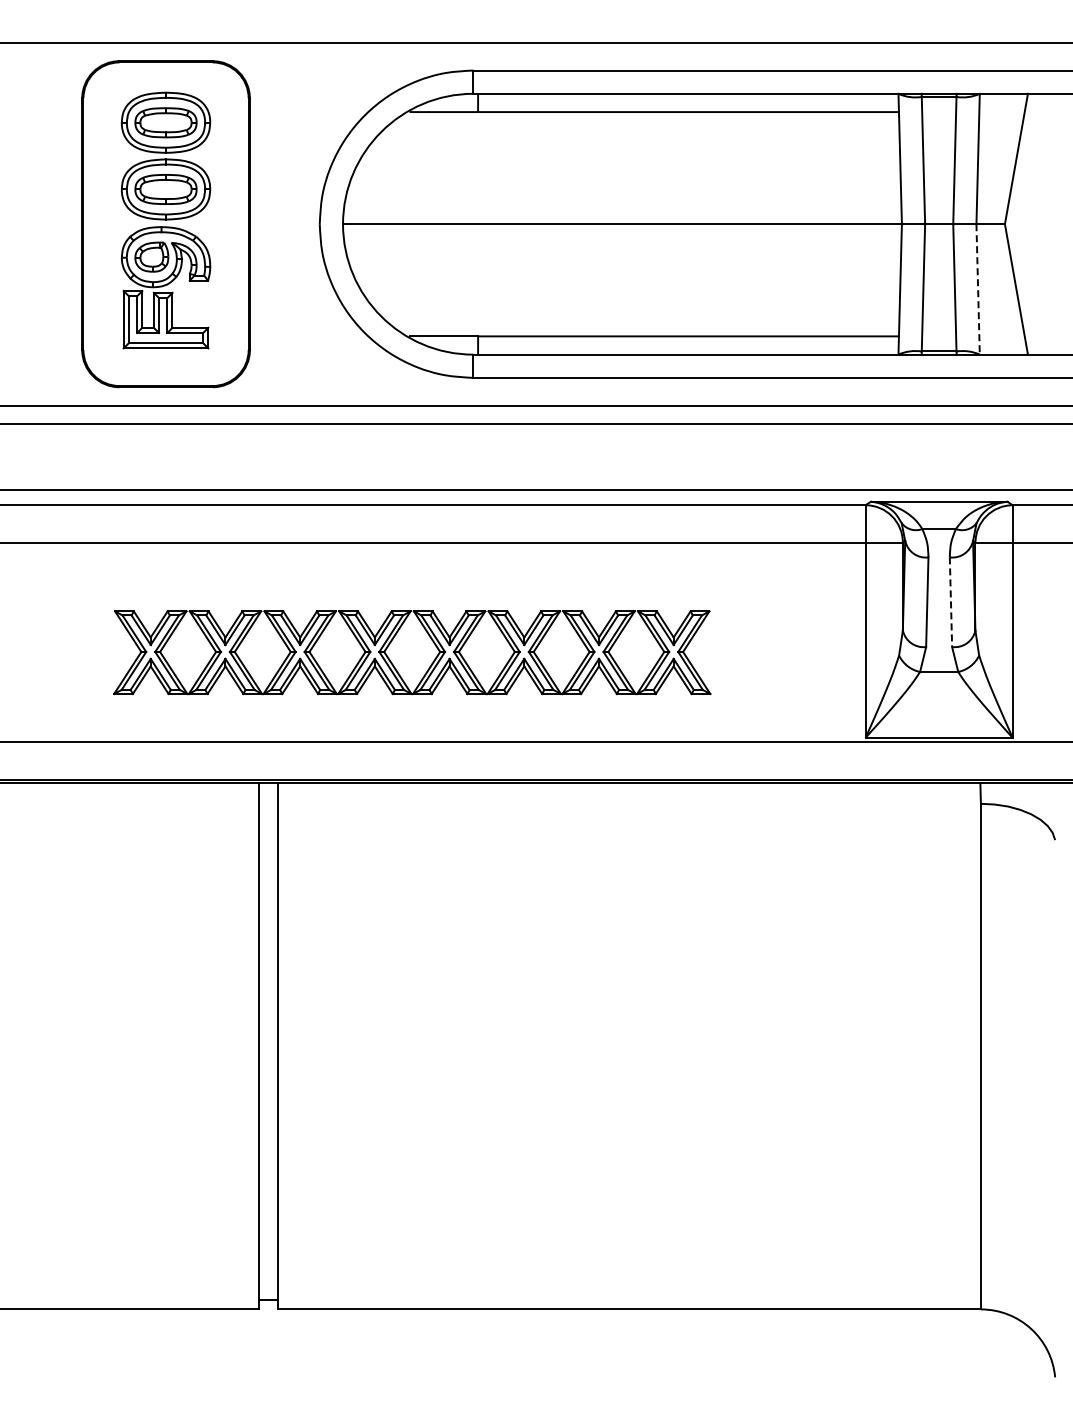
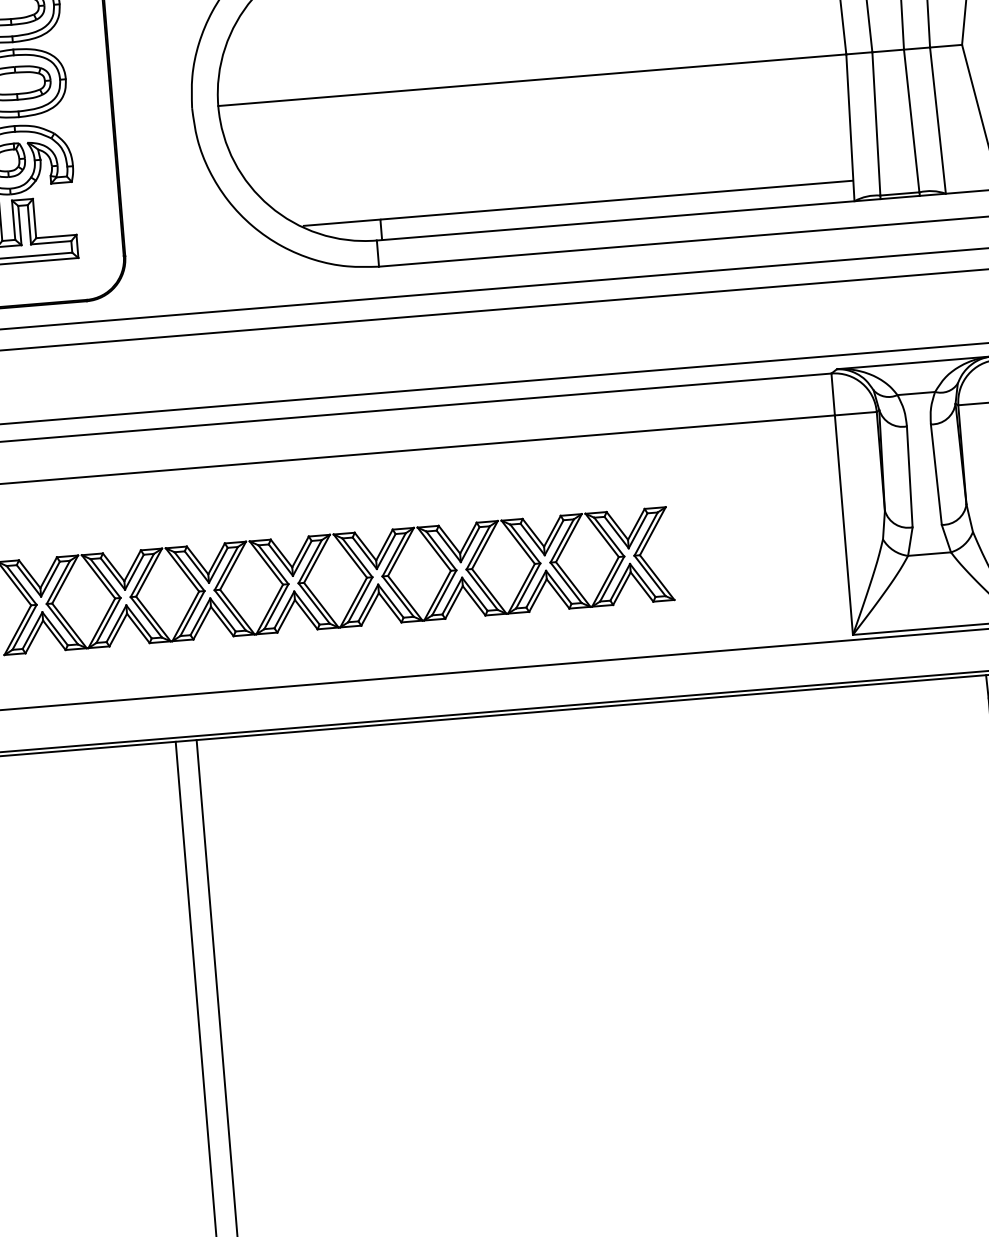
line: (978, 289) -> (938, 120), dashed -> solid
line: (950, 602) -> (935, 474), dashed -> solid

